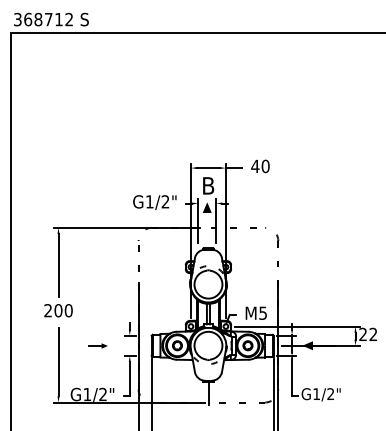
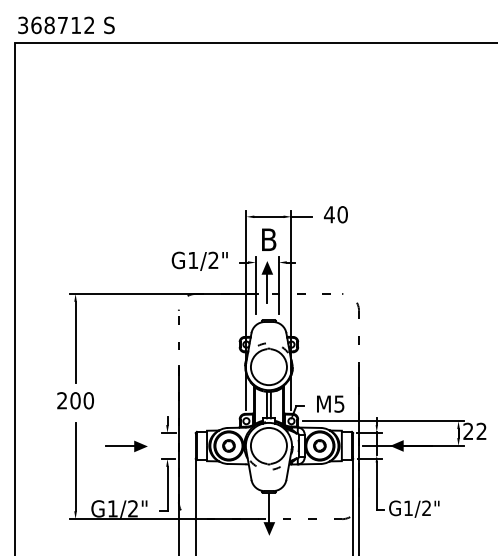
line: (207, 223) -> (267, 288), added
part: (98, 345) -> (126, 445), size x1.67
fill: (208, 409) -> (269, 528), added

